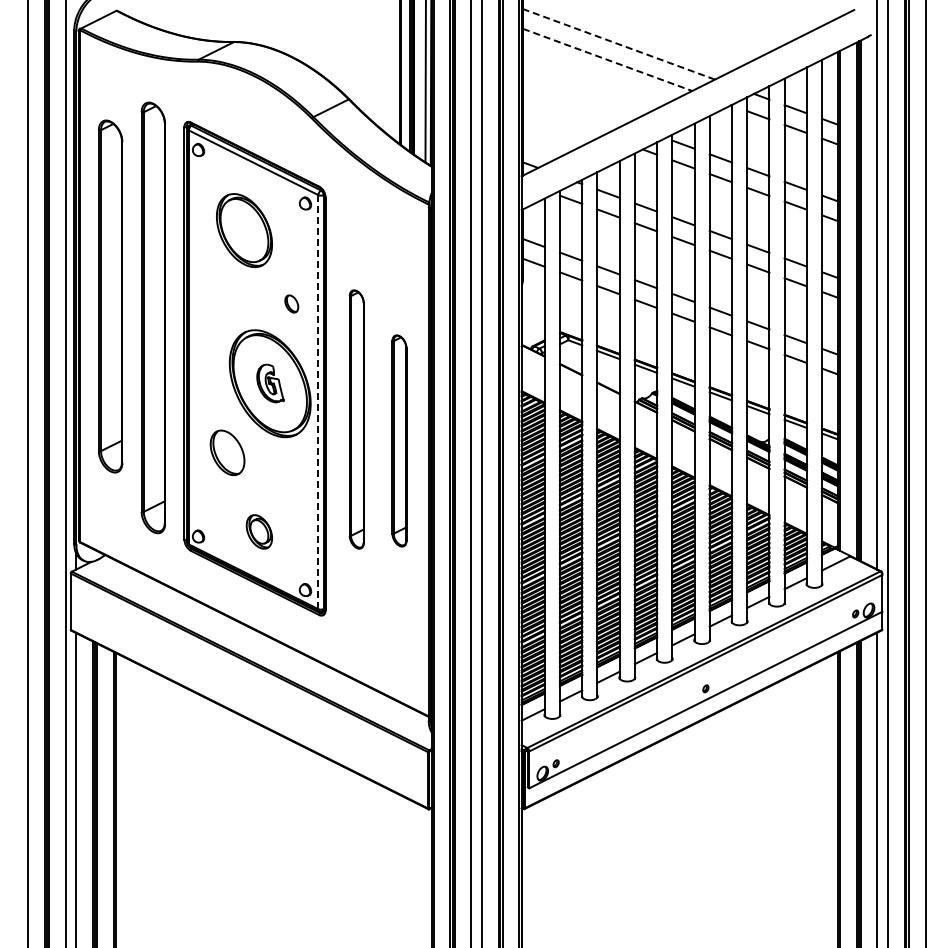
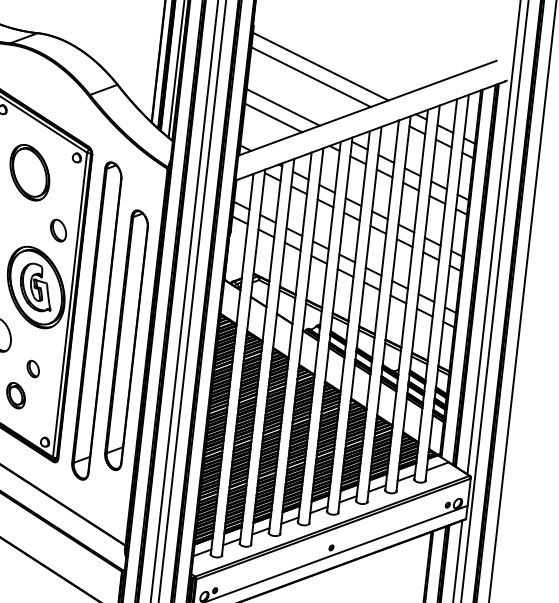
line: (618, 44) -> (320, 66), dashed -> solid
line: (608, 60) -> (311, 77), dashed -> solid
line: (574, 104) -> (283, 107), added
line: (563, 120) -> (273, 118), added
part: (291, 303) -> (58, 230), size x1.67
part: (270, 383) -> (36, 287), size x1.67
line: (318, 401) -> (70, 304), dashed -> solid
part: (356, 419) -> (96, 320), size x1.67
part: (399, 440) -> (126, 339), size x1.67
part: (278, 493) -> (33, 368), added

